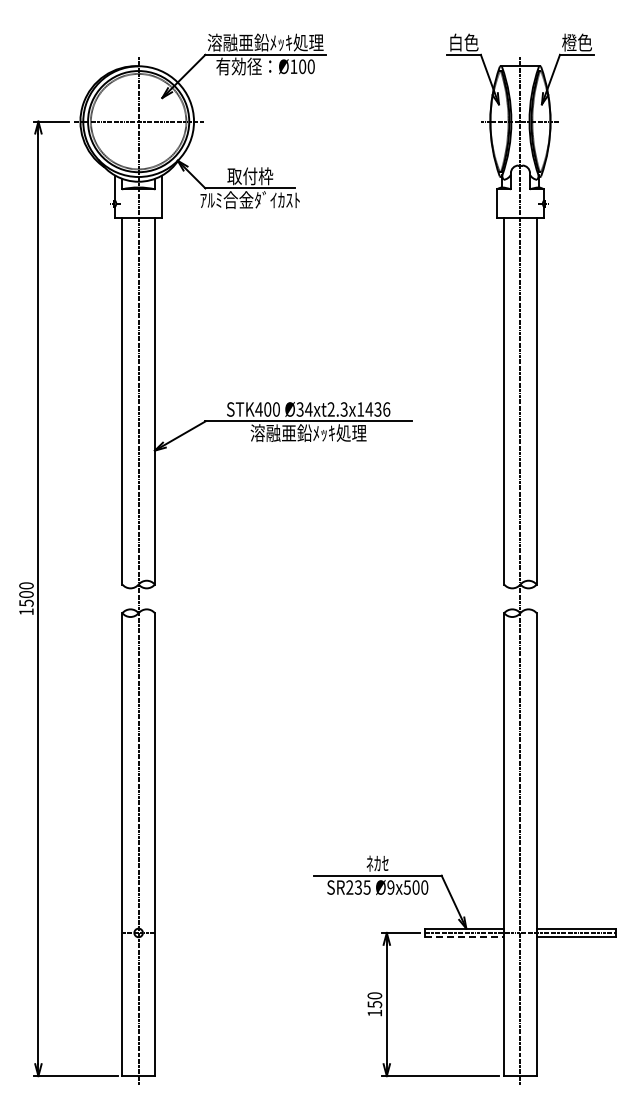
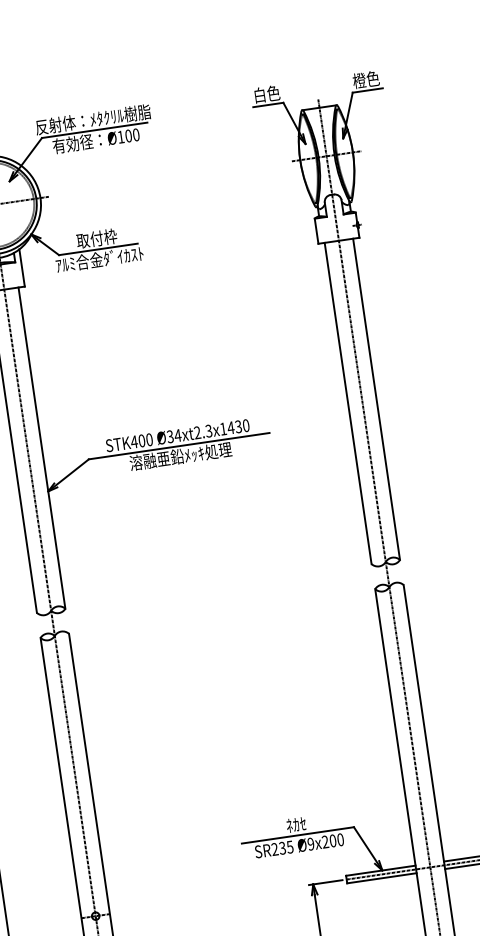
text: (265, 42) -> (93, 119), 溶融亜鉛ﾒｯｷ処理 -> 反射体：ﾒﾀｸﾘﾙ樹脂
text: (386, 409) -> (246, 425), Ø34xt2.3x1436 -> Ø34xt2.3x1430
text: (406, 887) -> (324, 842), Ø9x500 -> Ø9x200
line: (464, 937) -> (381, 878), dashed -> solid

